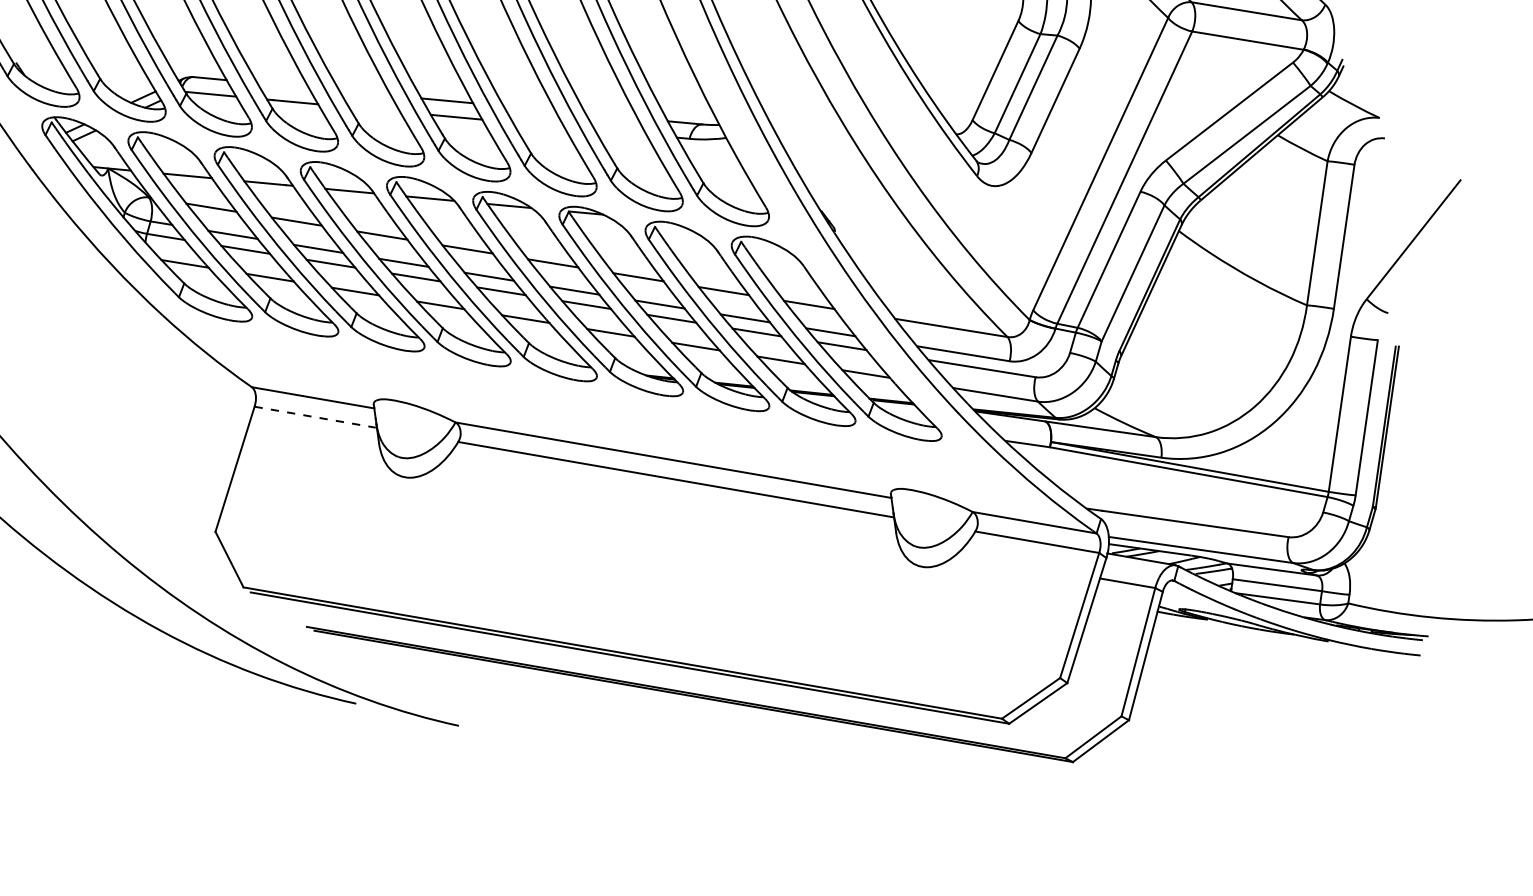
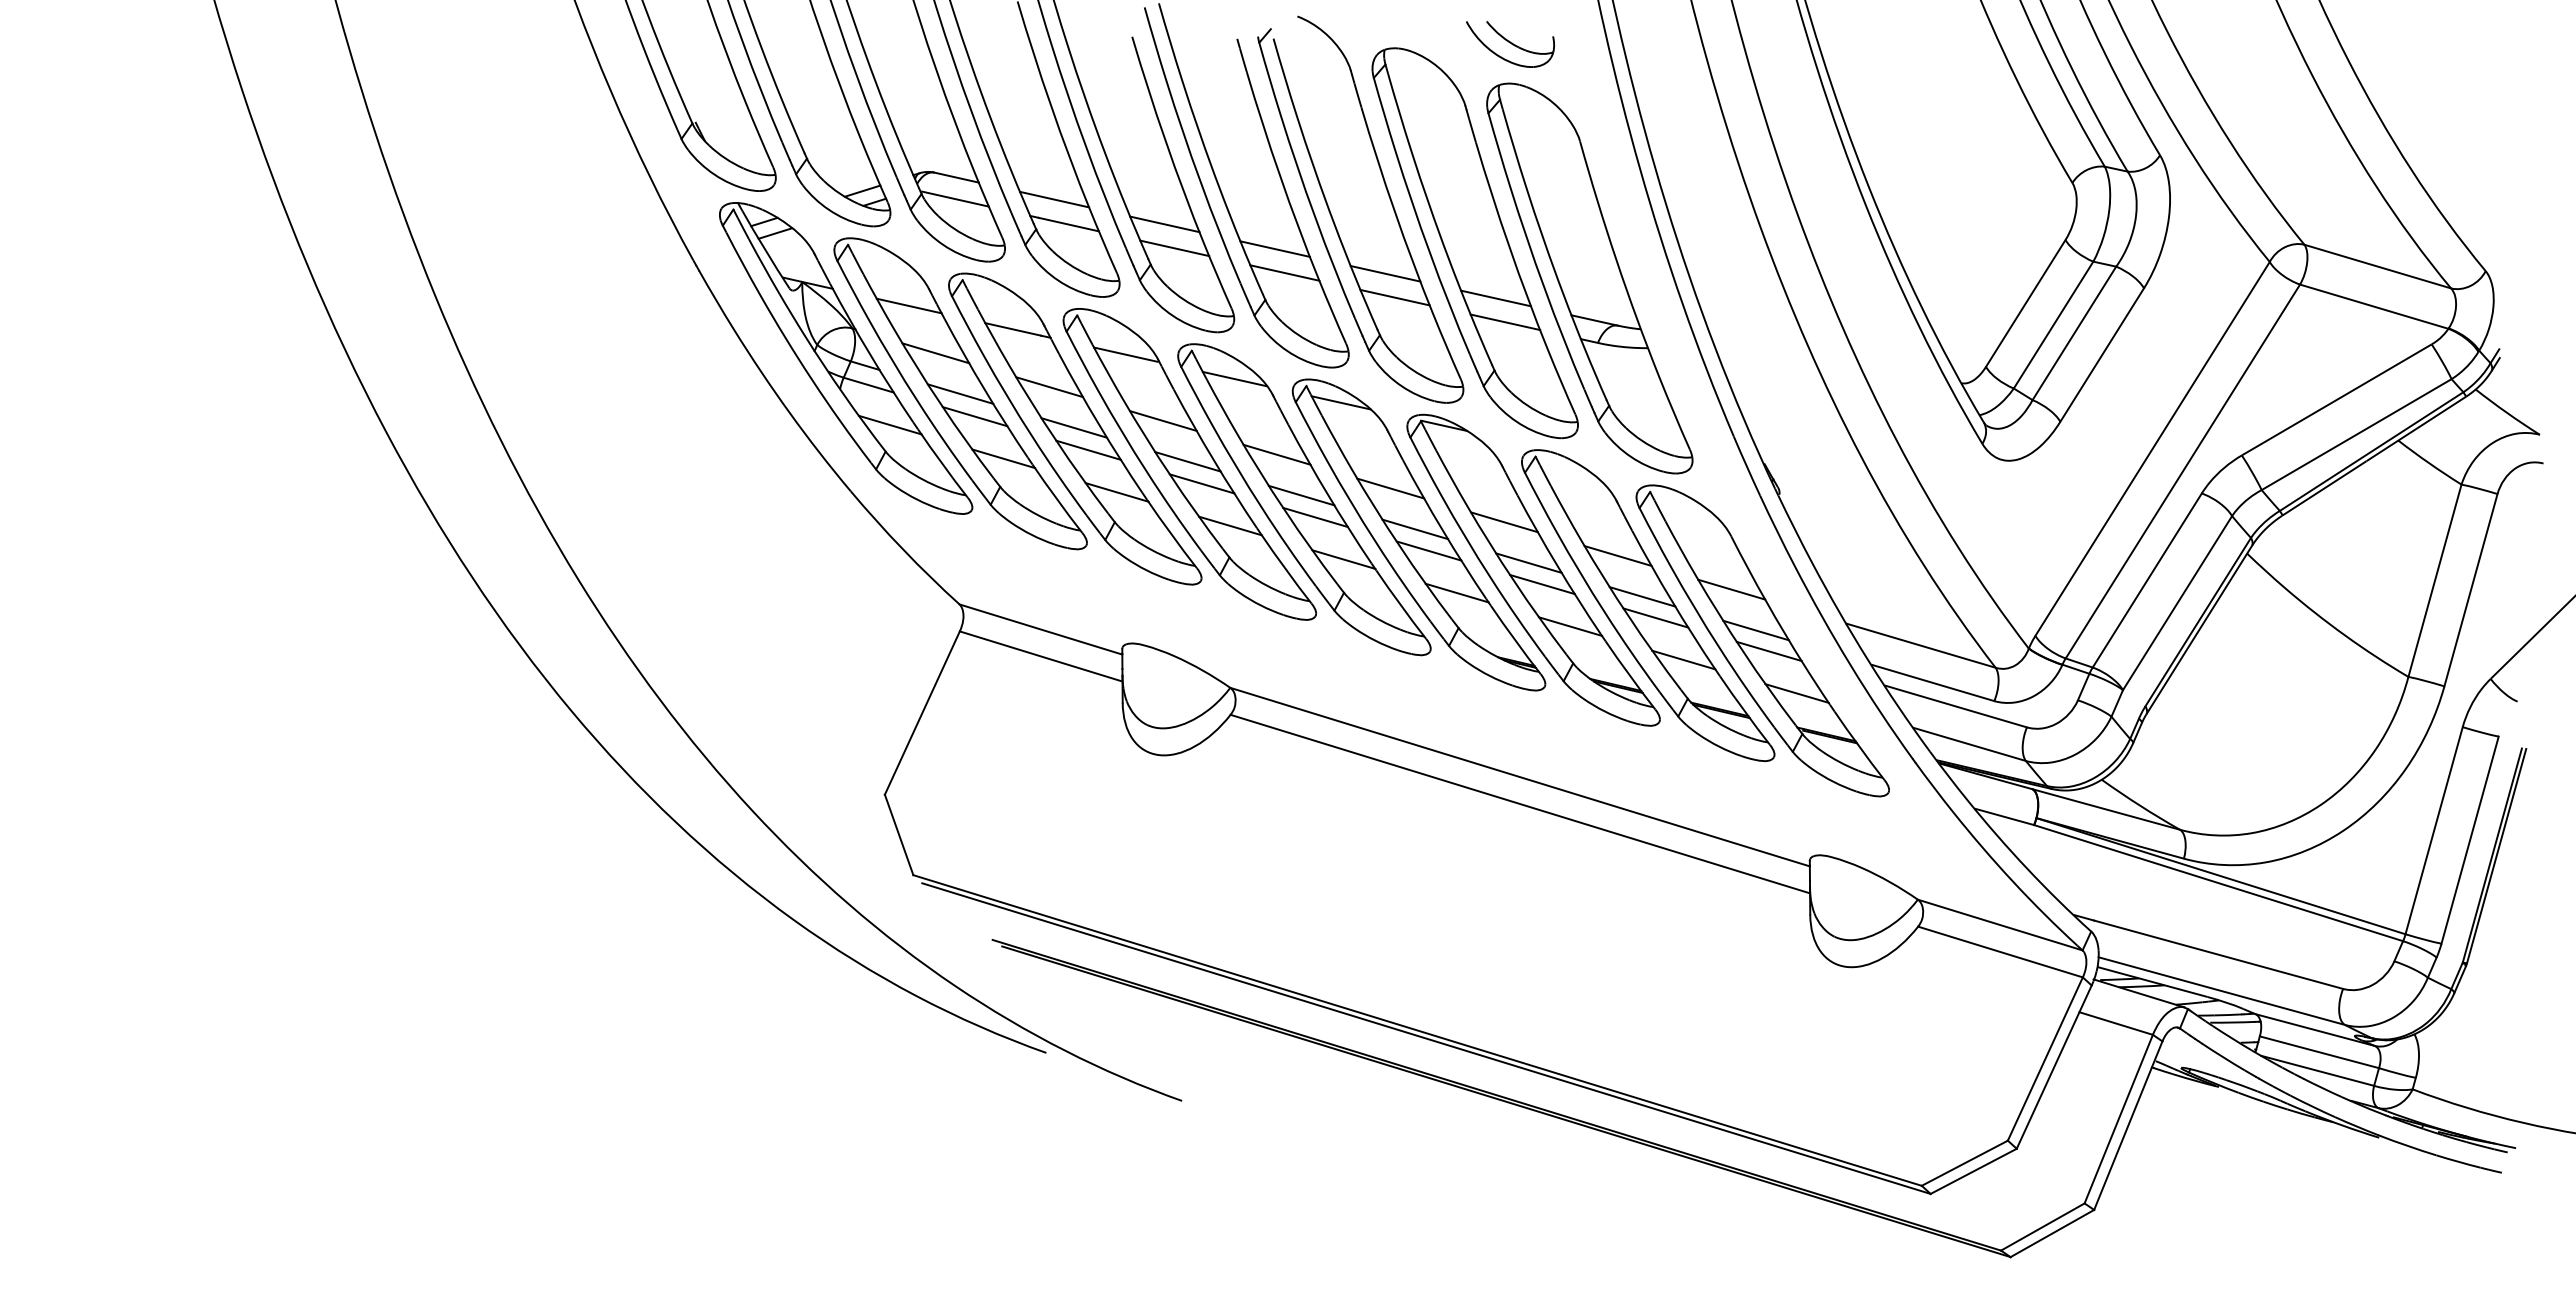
line: (283, 85) -> (1054, 199), added
line: (364, 93) -> (1164, 224), added
line: (529, 108) -> (1385, 273), added
line: (374, 109) -> (1174, 248), added
line: (611, 116) -> (1495, 298), added
line: (538, 124) -> (1394, 297), added
line: (620, 132) -> (1505, 322), added
line: (315, 417) -> (1040, 656), dashed -> solid

